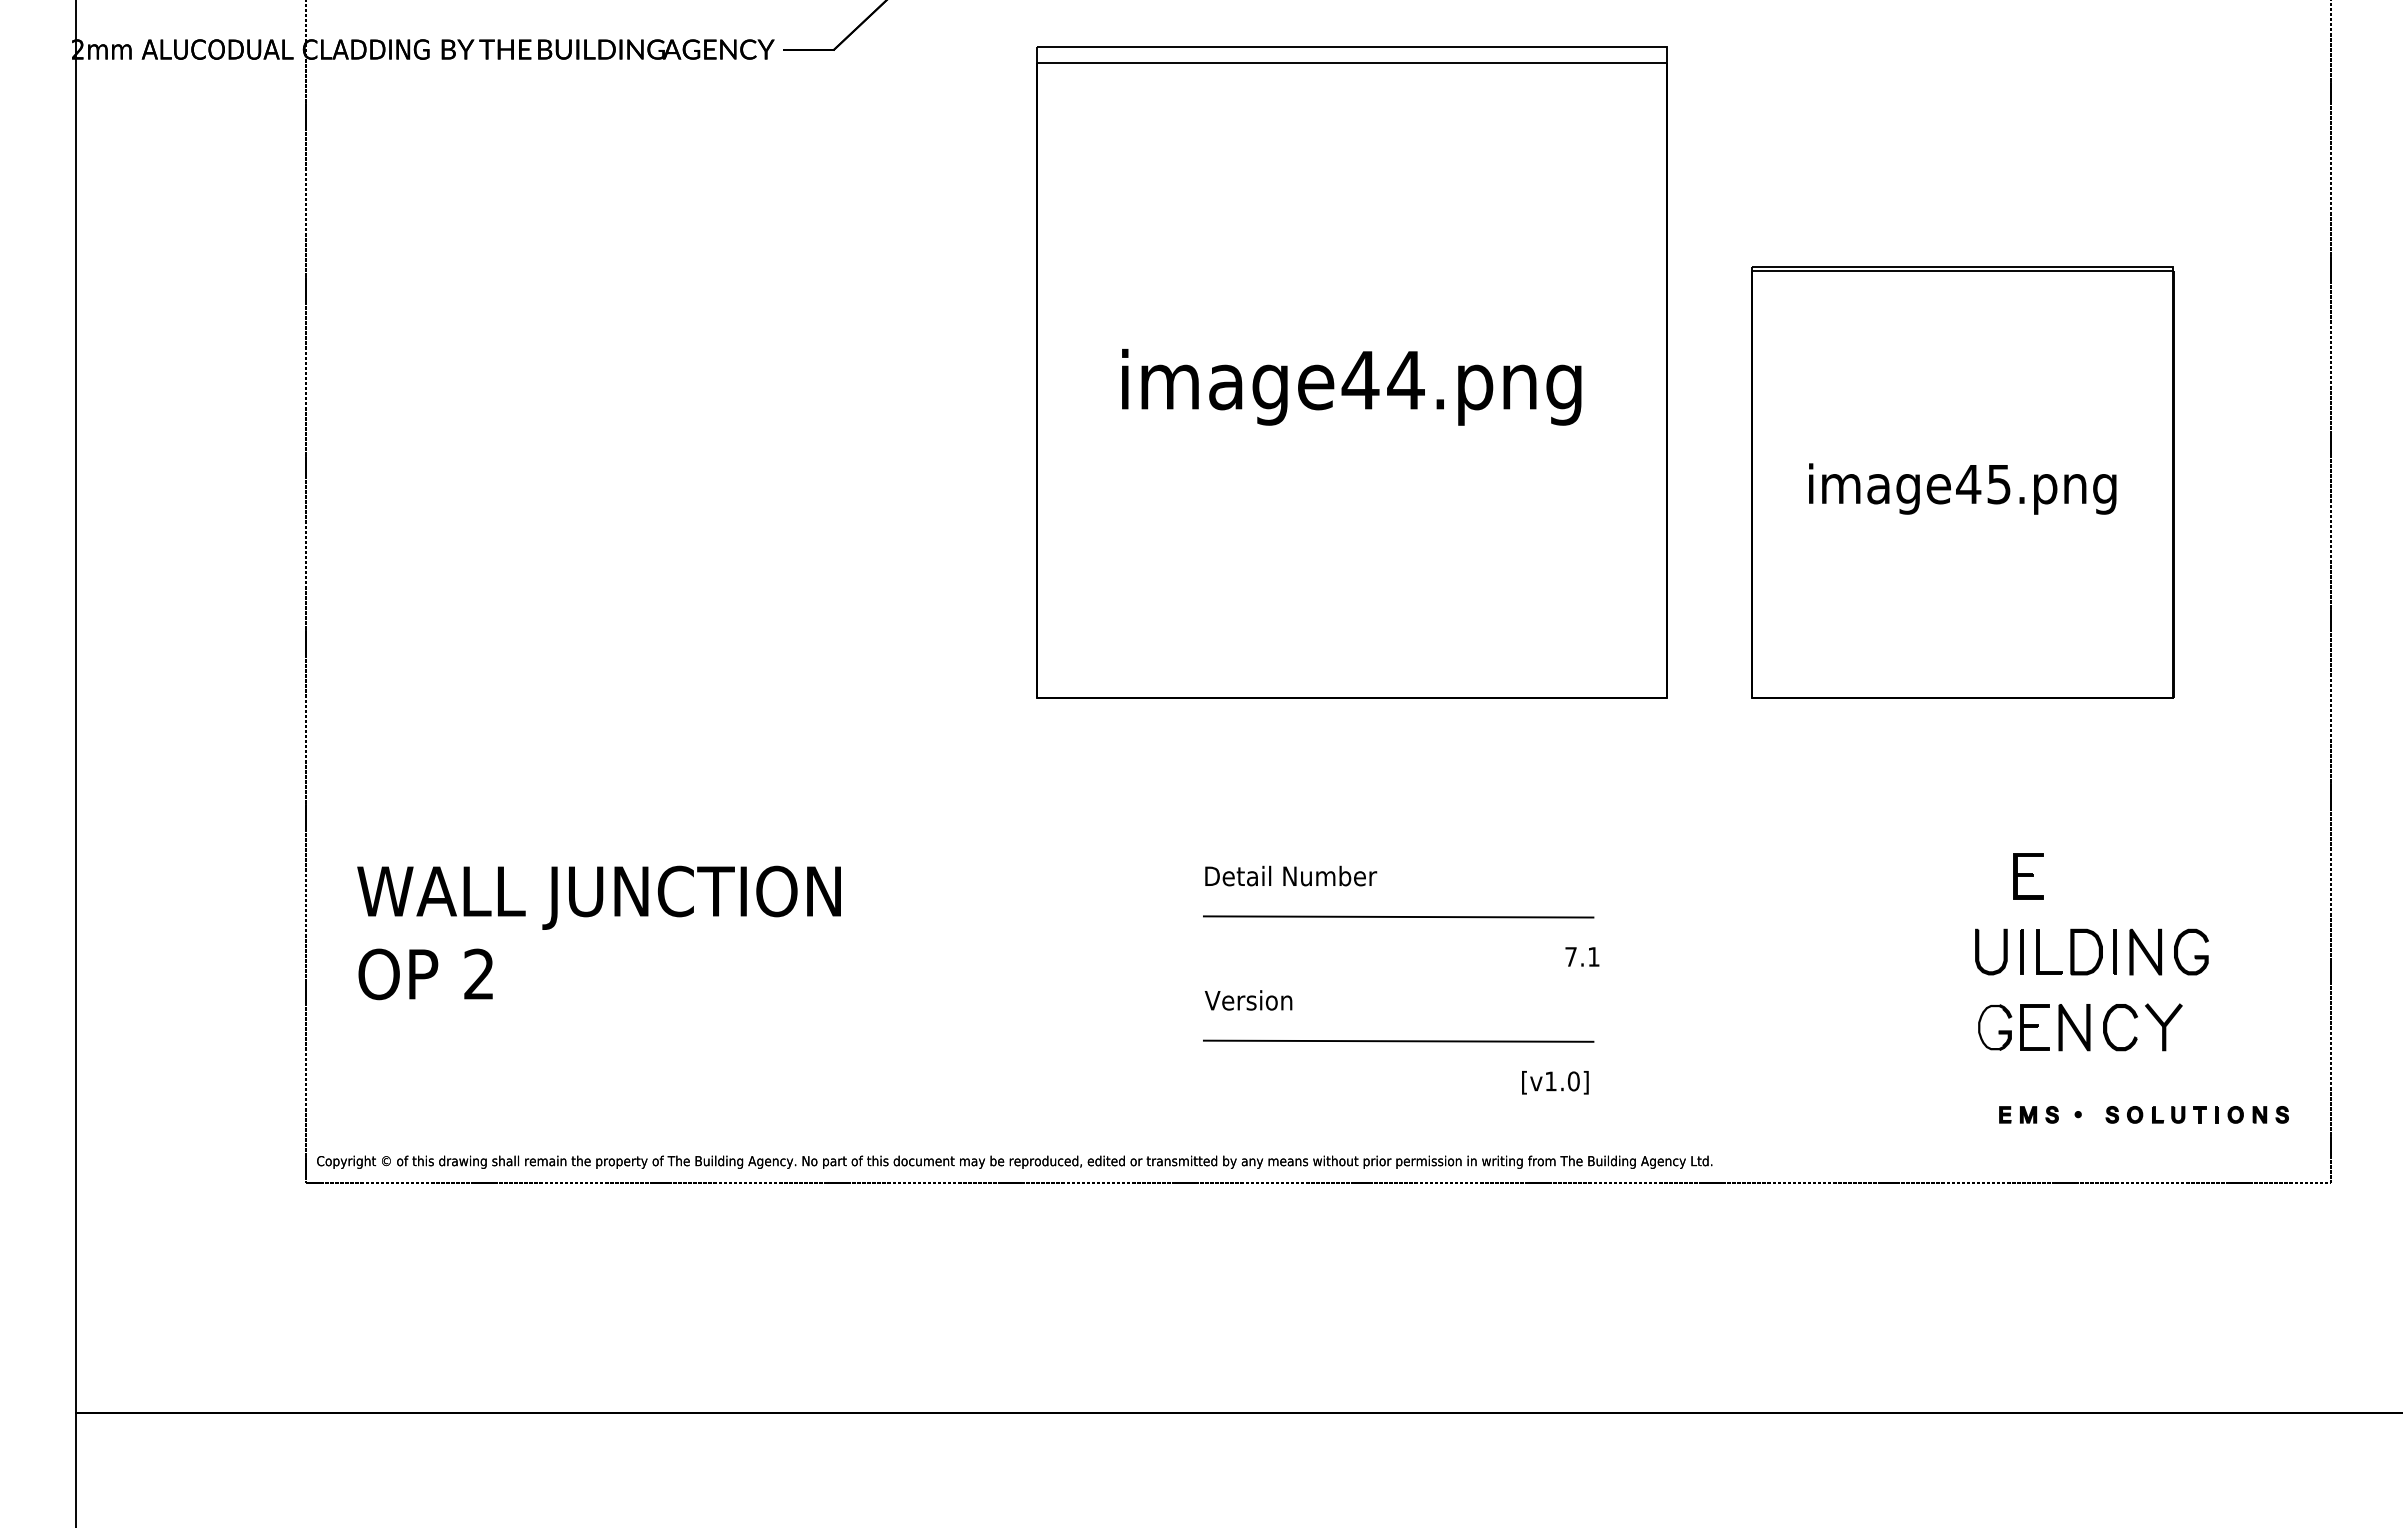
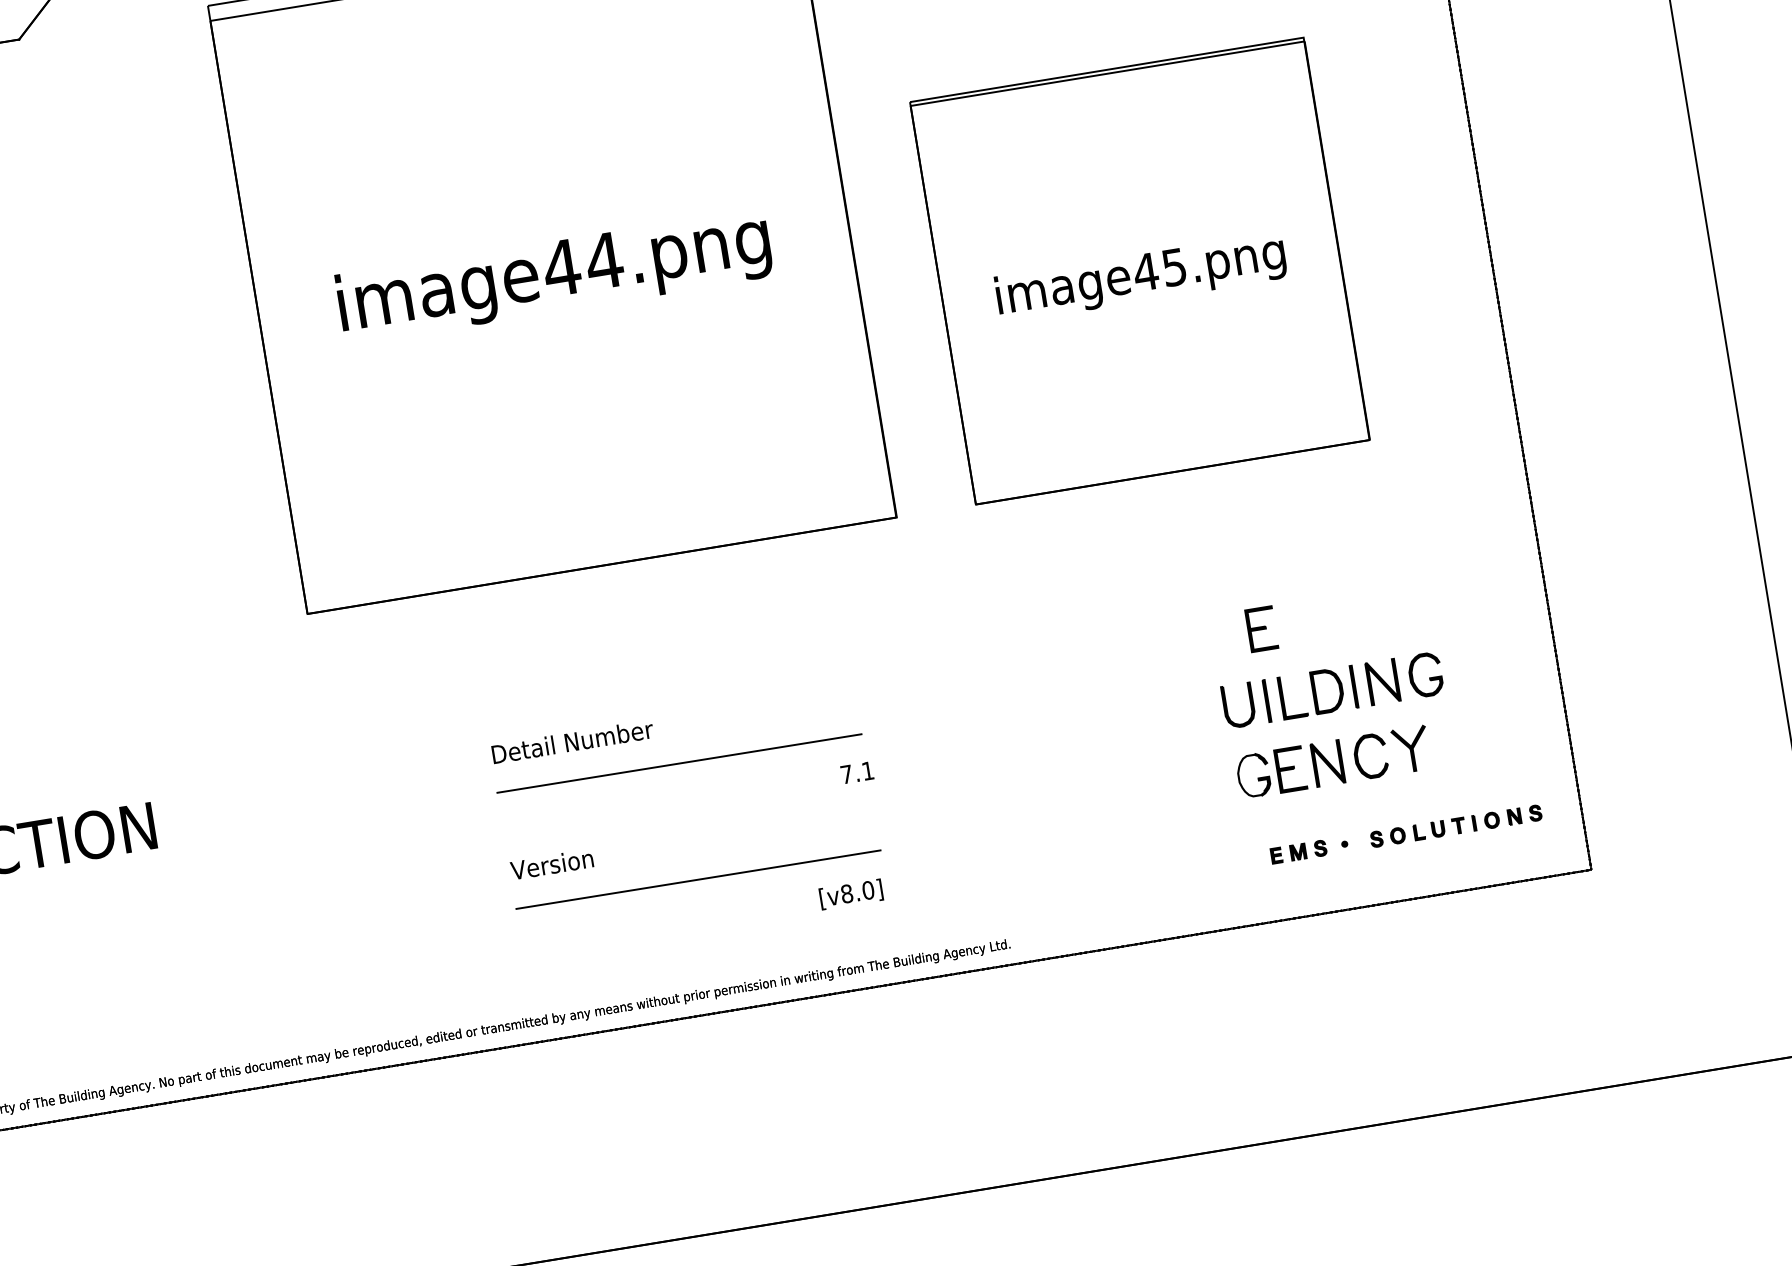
text: (1550, 1081) -> (846, 894), [v1.0] -> [v8.0]

